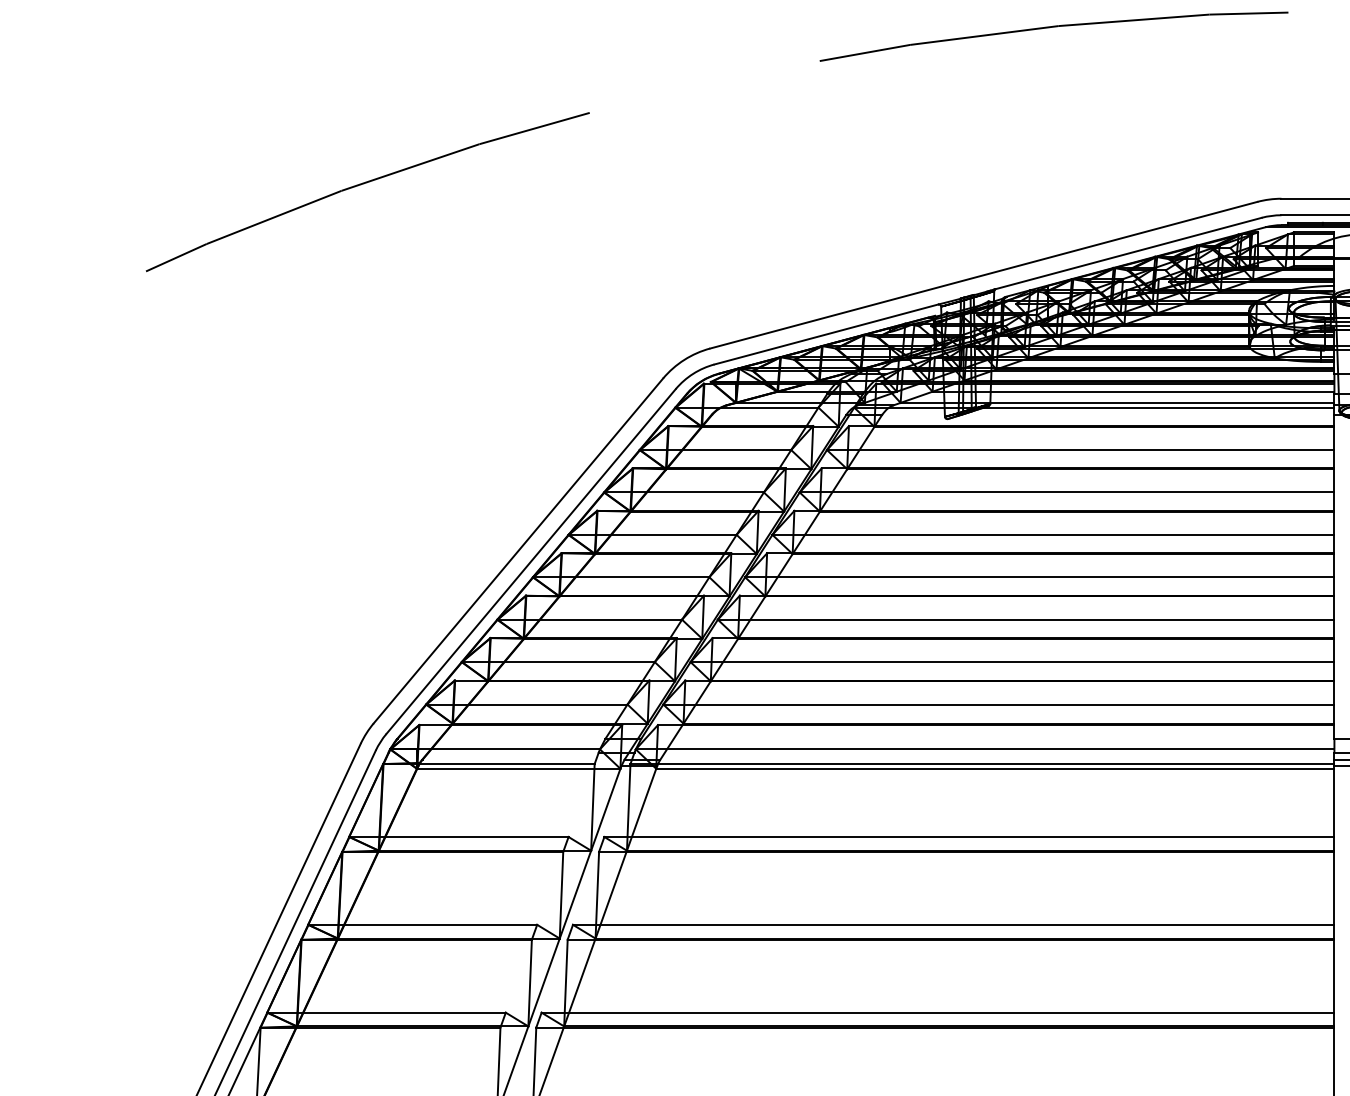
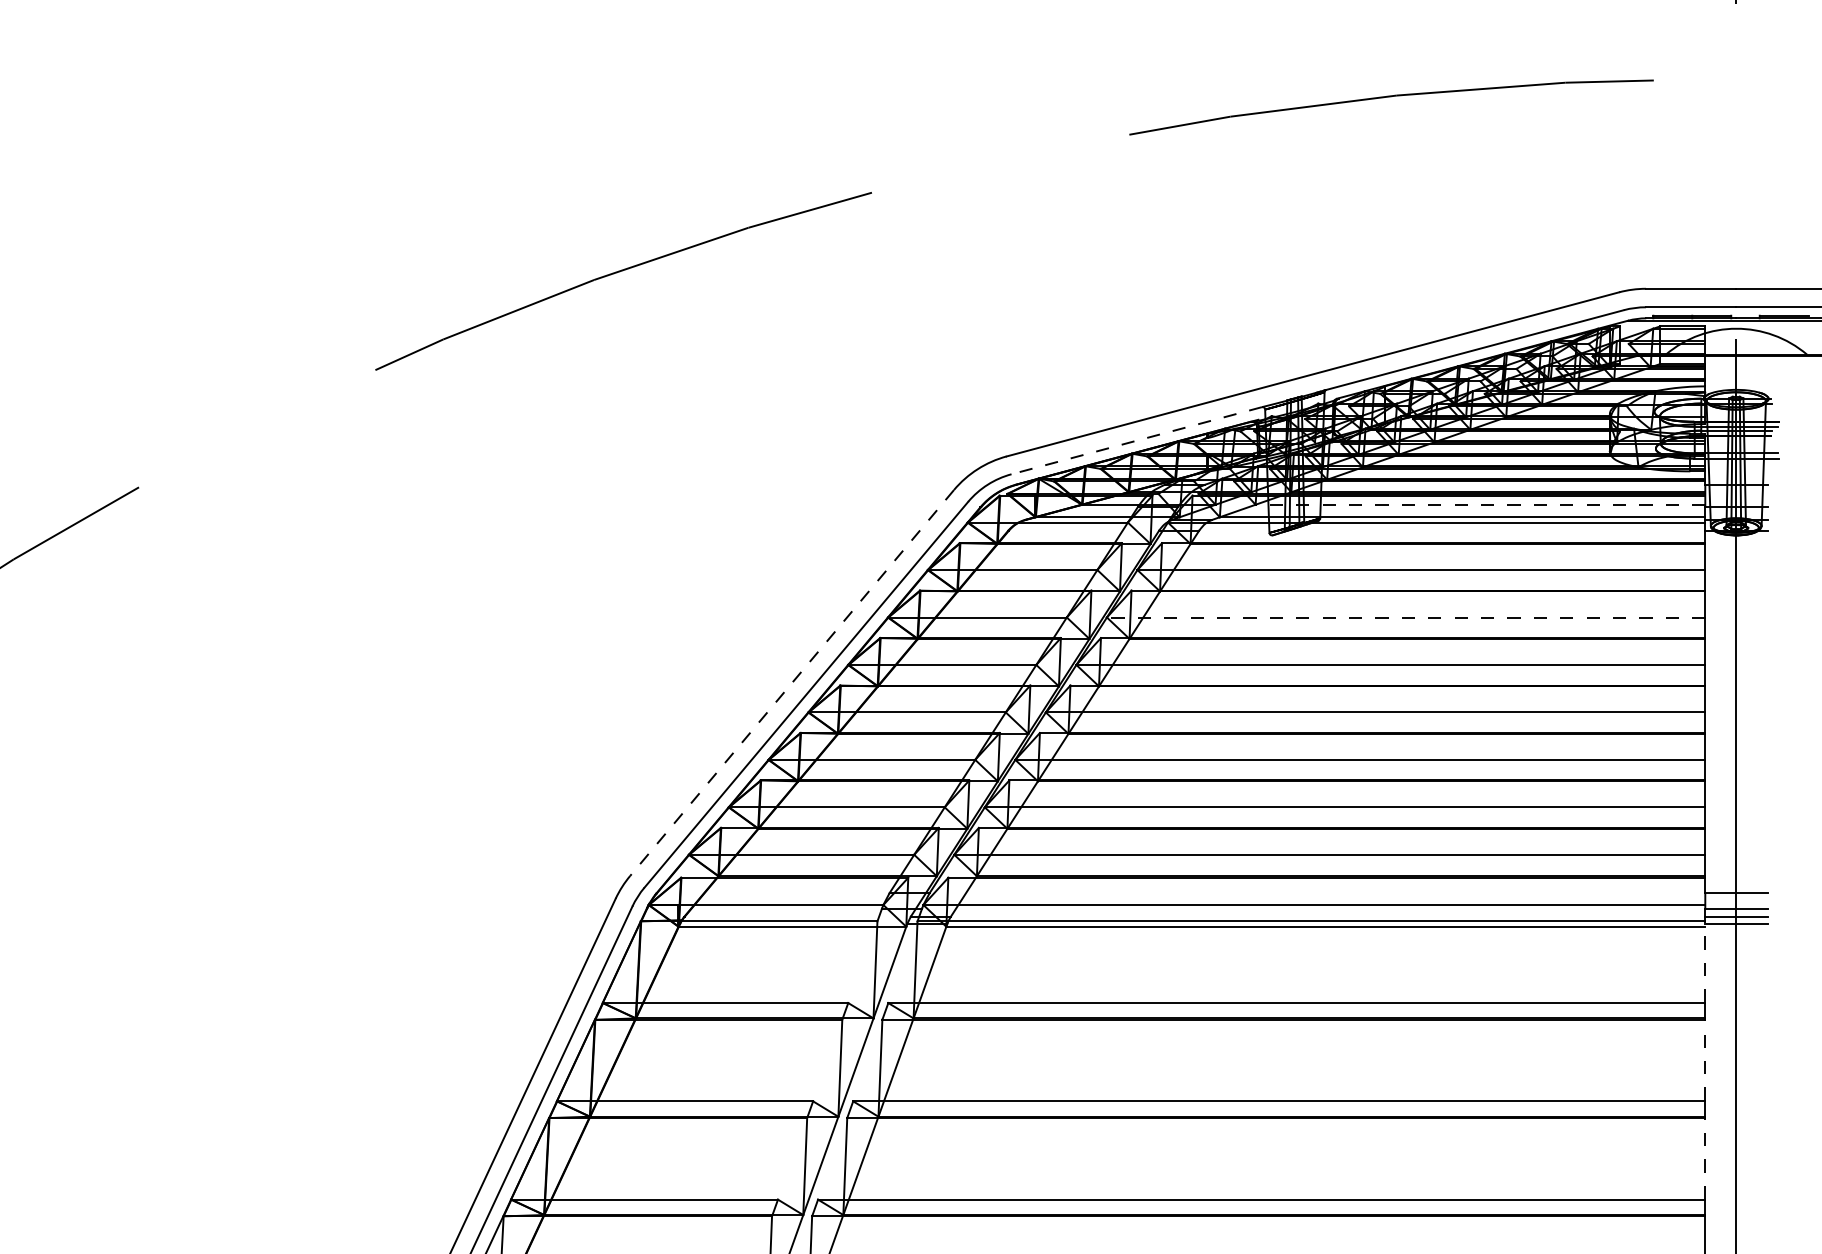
line: (826, 334) -> (1136, 440), solid -> dashed
line: (1133, 391) -> (1480, 504), solid -> dashed
line: (1066, 492) -> (1405, 617), solid -> dashed
line: (518, 550) -> (792, 682), solid -> dashed
line: (1334, 799) -> (1705, 961), solid -> dashed
line: (1334, 887) -> (1705, 1059), solid -> dashed
line: (1334, 975) -> (1705, 1157), solid -> dashed

